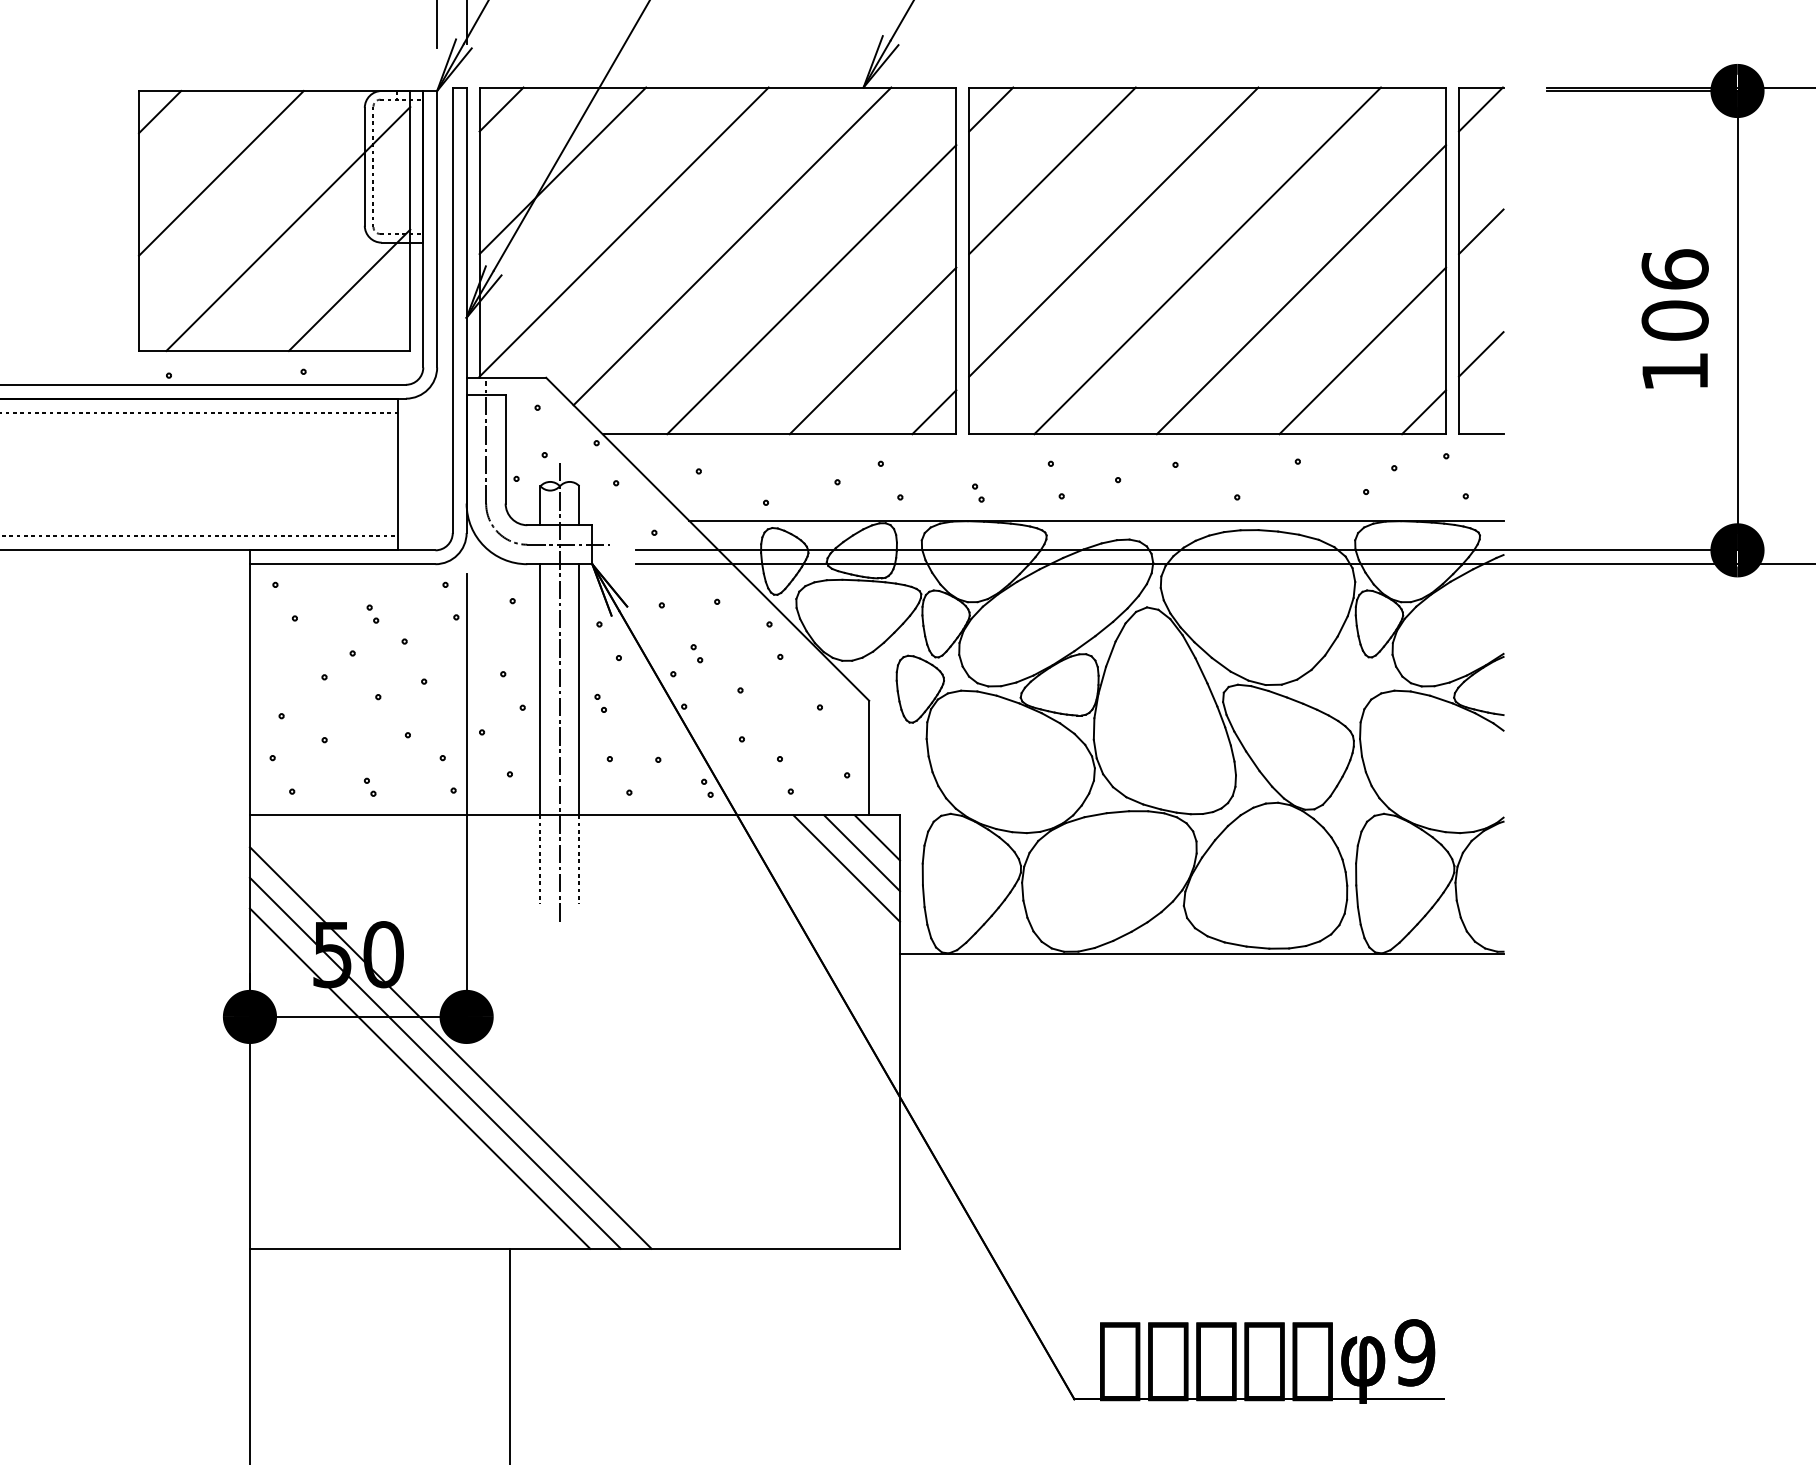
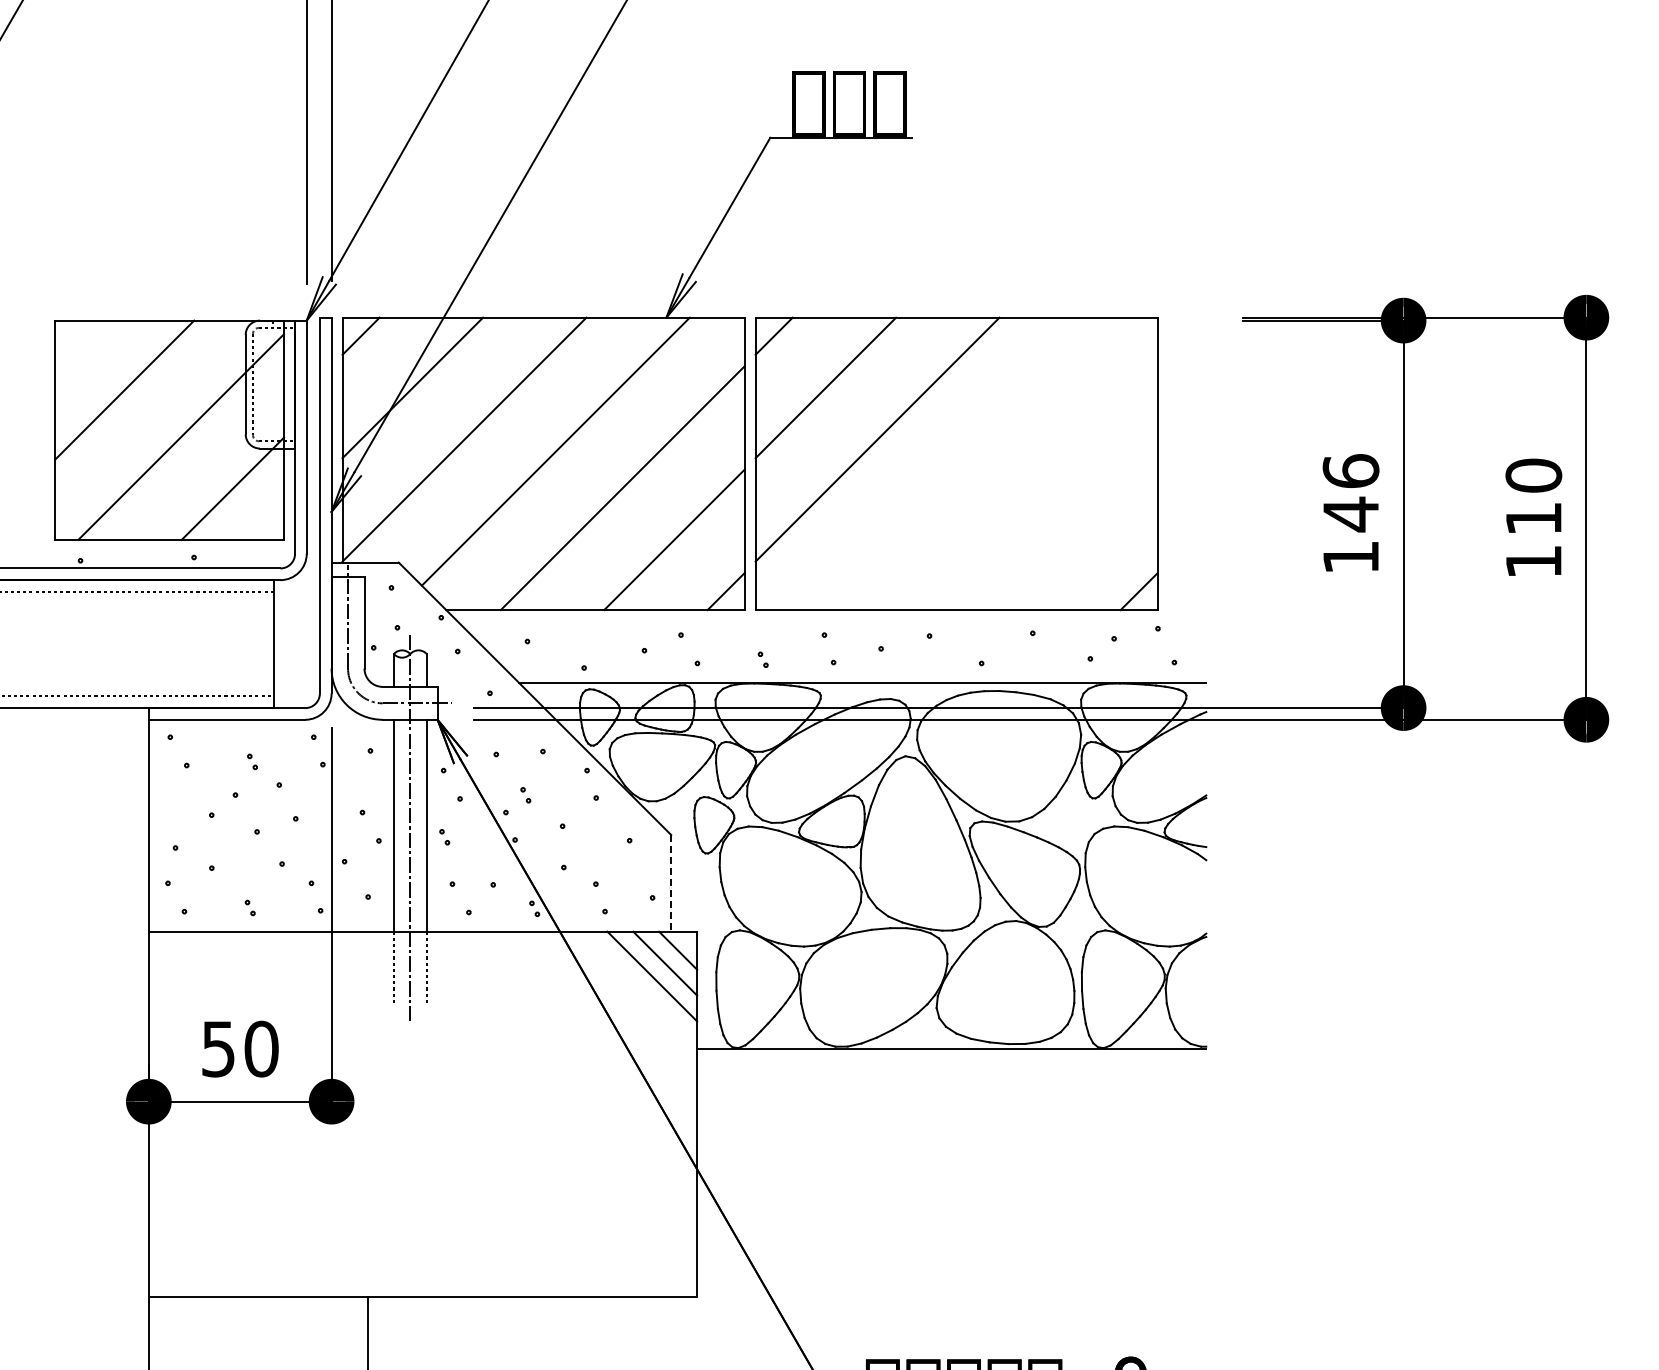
line: (159, 112) -> (72, 338), removed
part: (1468, 246) -> (1176, 451), removed
line: (1207, 260) -> (956, 463), removed
line: (1301, 290) -> (1035, 488), removed
text: (1674, 320) -> (1350, 514), 106 -> 146
line: (1362, 350) -> (1087, 539), removed
line: (869, 758) -> (671, 883), solid -> dashed
line: (449, 1047) -> (317, 1127), removed
line: (434, 1062) -> (304, 1140), removed
line: (419, 1078) -> (291, 1153), removed

